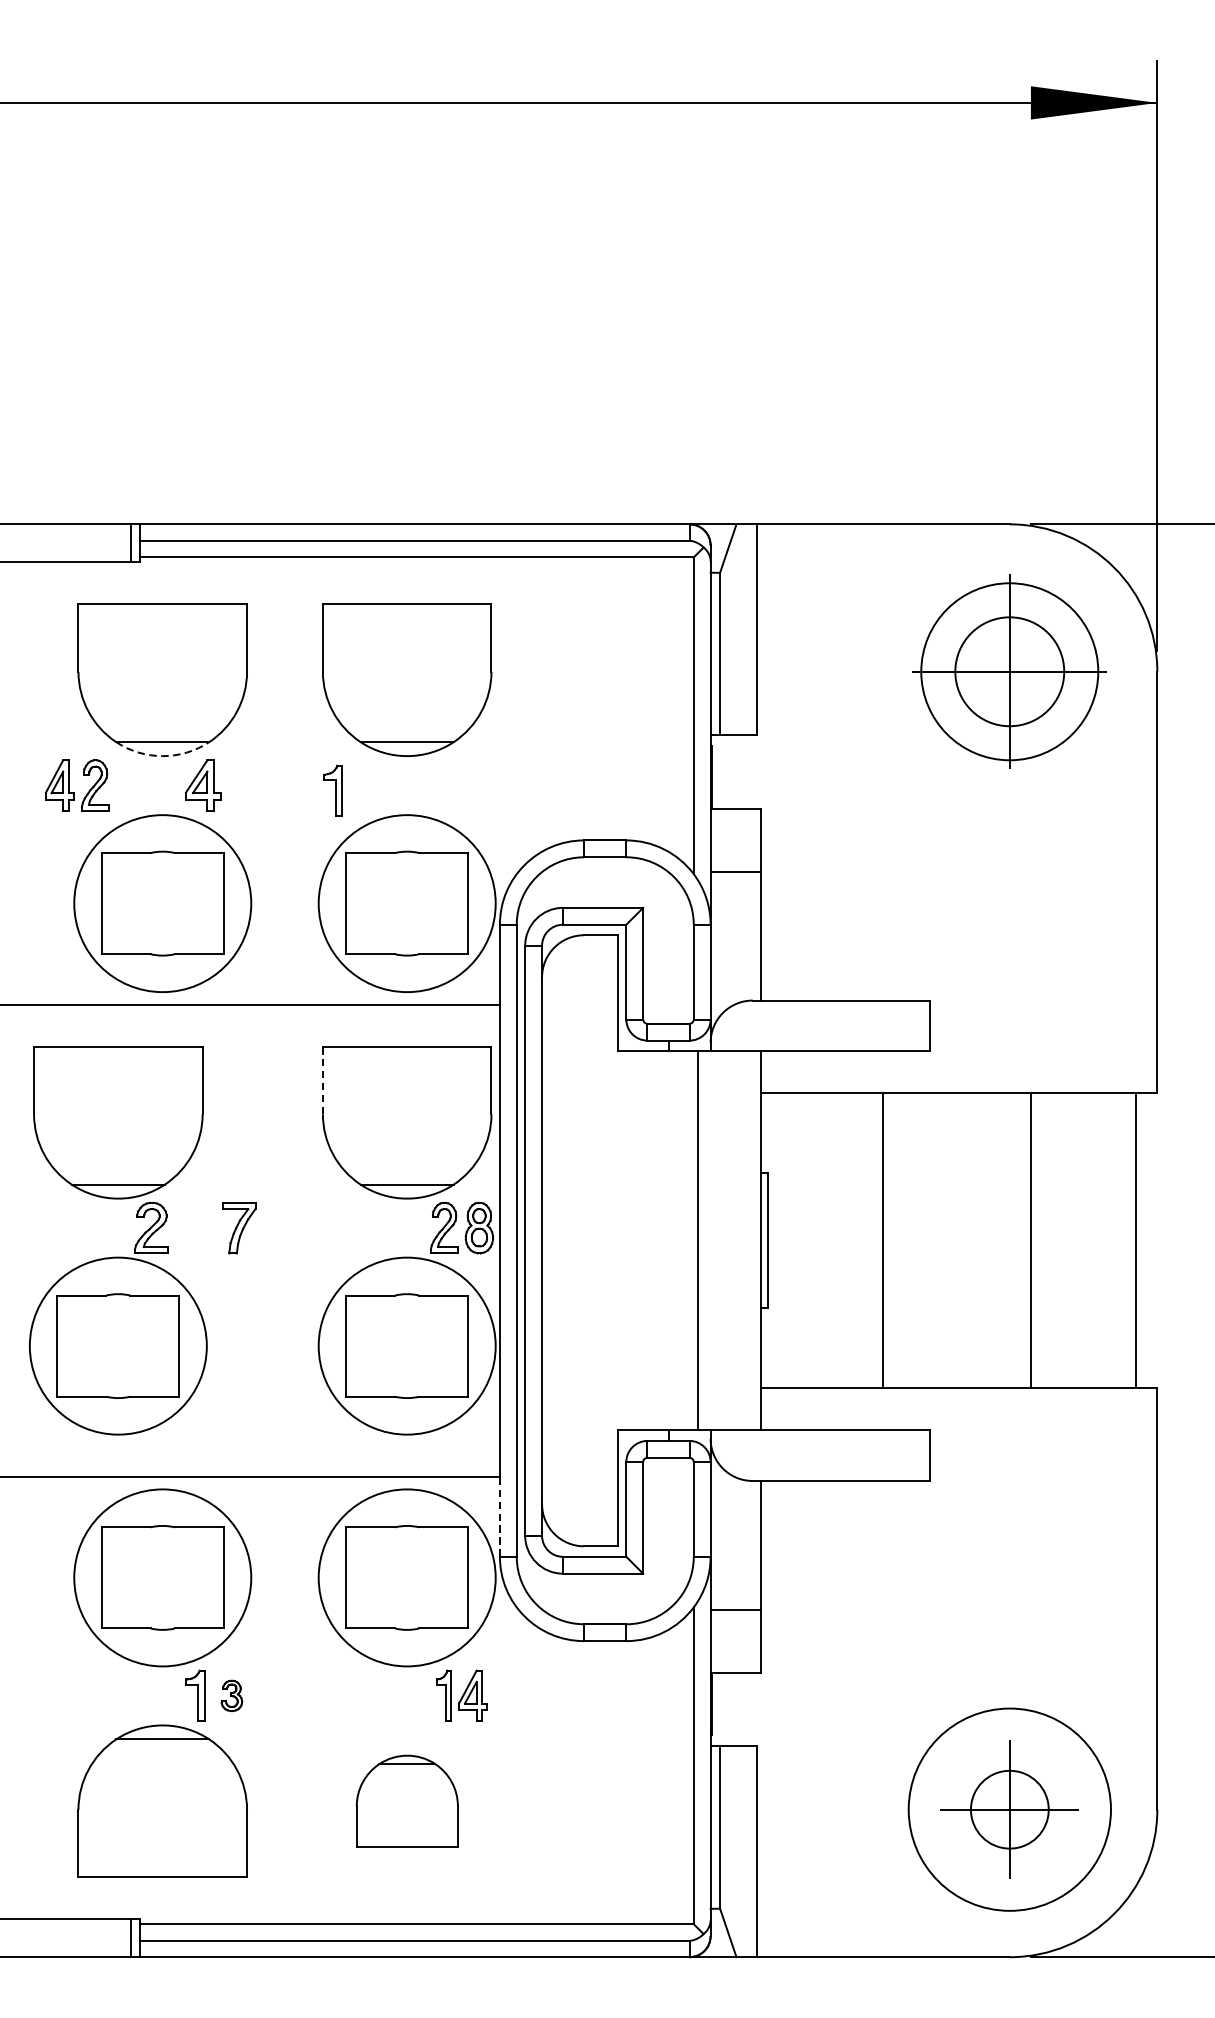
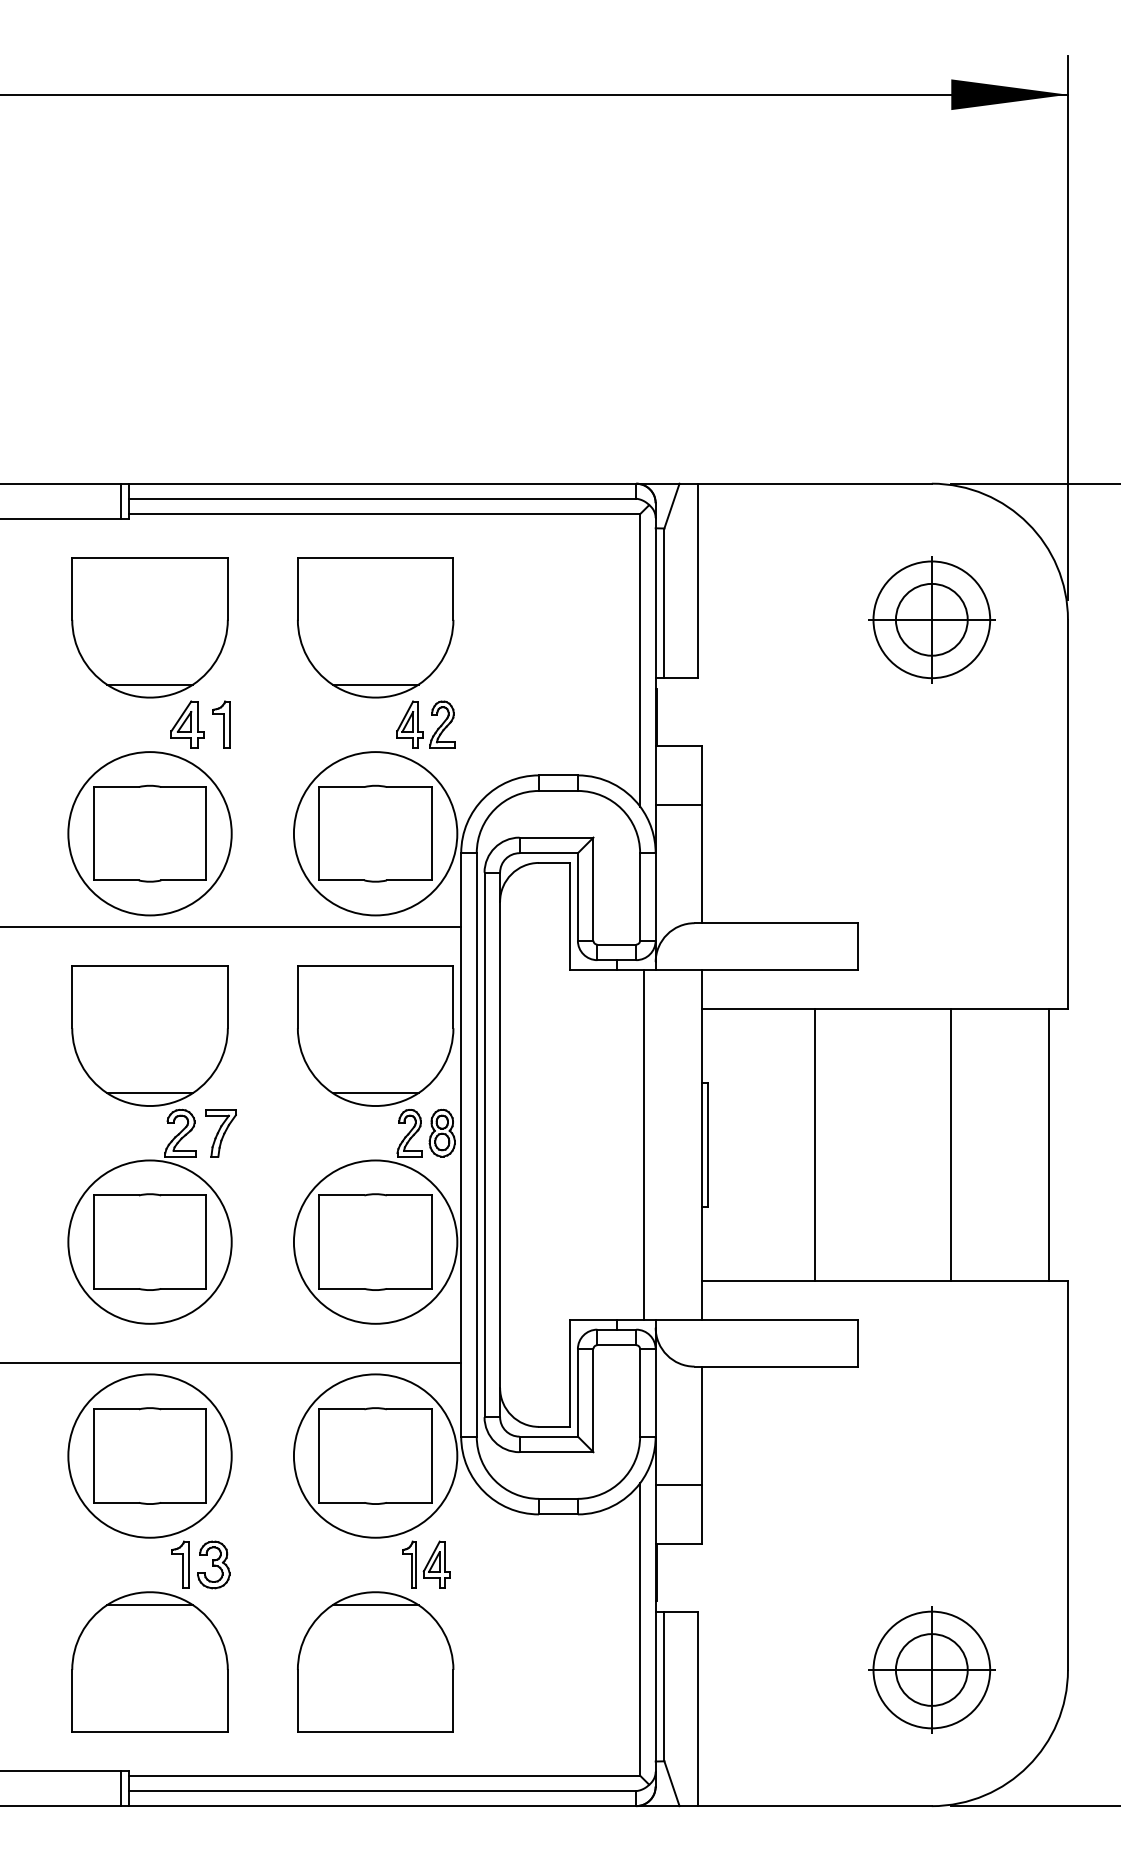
part: (1009, 671) -> (931, 619), size x0.71
arc: (163, 756) -> (150, 697), dashed -> solid
part: (69, 785) -> (418, 724), moved
part: (333, 790) -> (221, 724), moved
line: (322, 1081) -> (297, 997), dashed -> solid
part: (117, 1256) -> (149, 1159), moved
line: (500, 1516) -> (461, 1399), dashed -> solid
part: (231, 1695) -> (213, 1564), size x1.67
part: (407, 1800) -> (375, 1661), size x1.67
circle: (1009, 1809) -> (931, 1669), size x0.62

